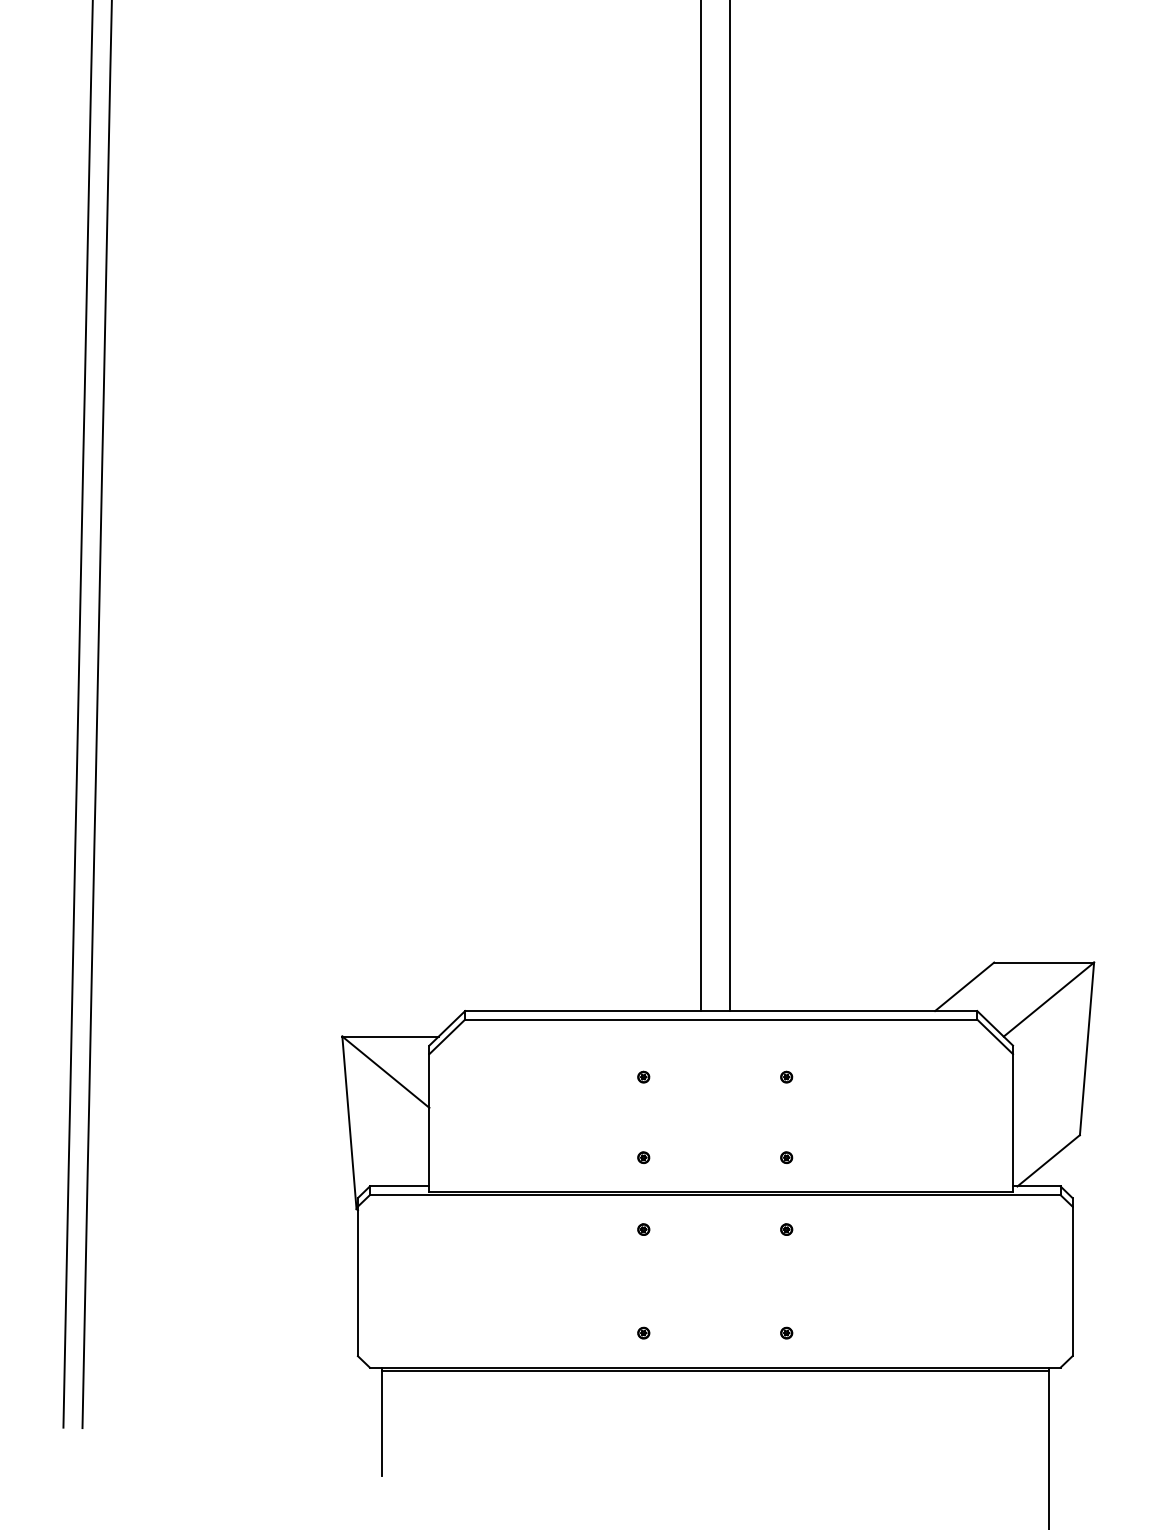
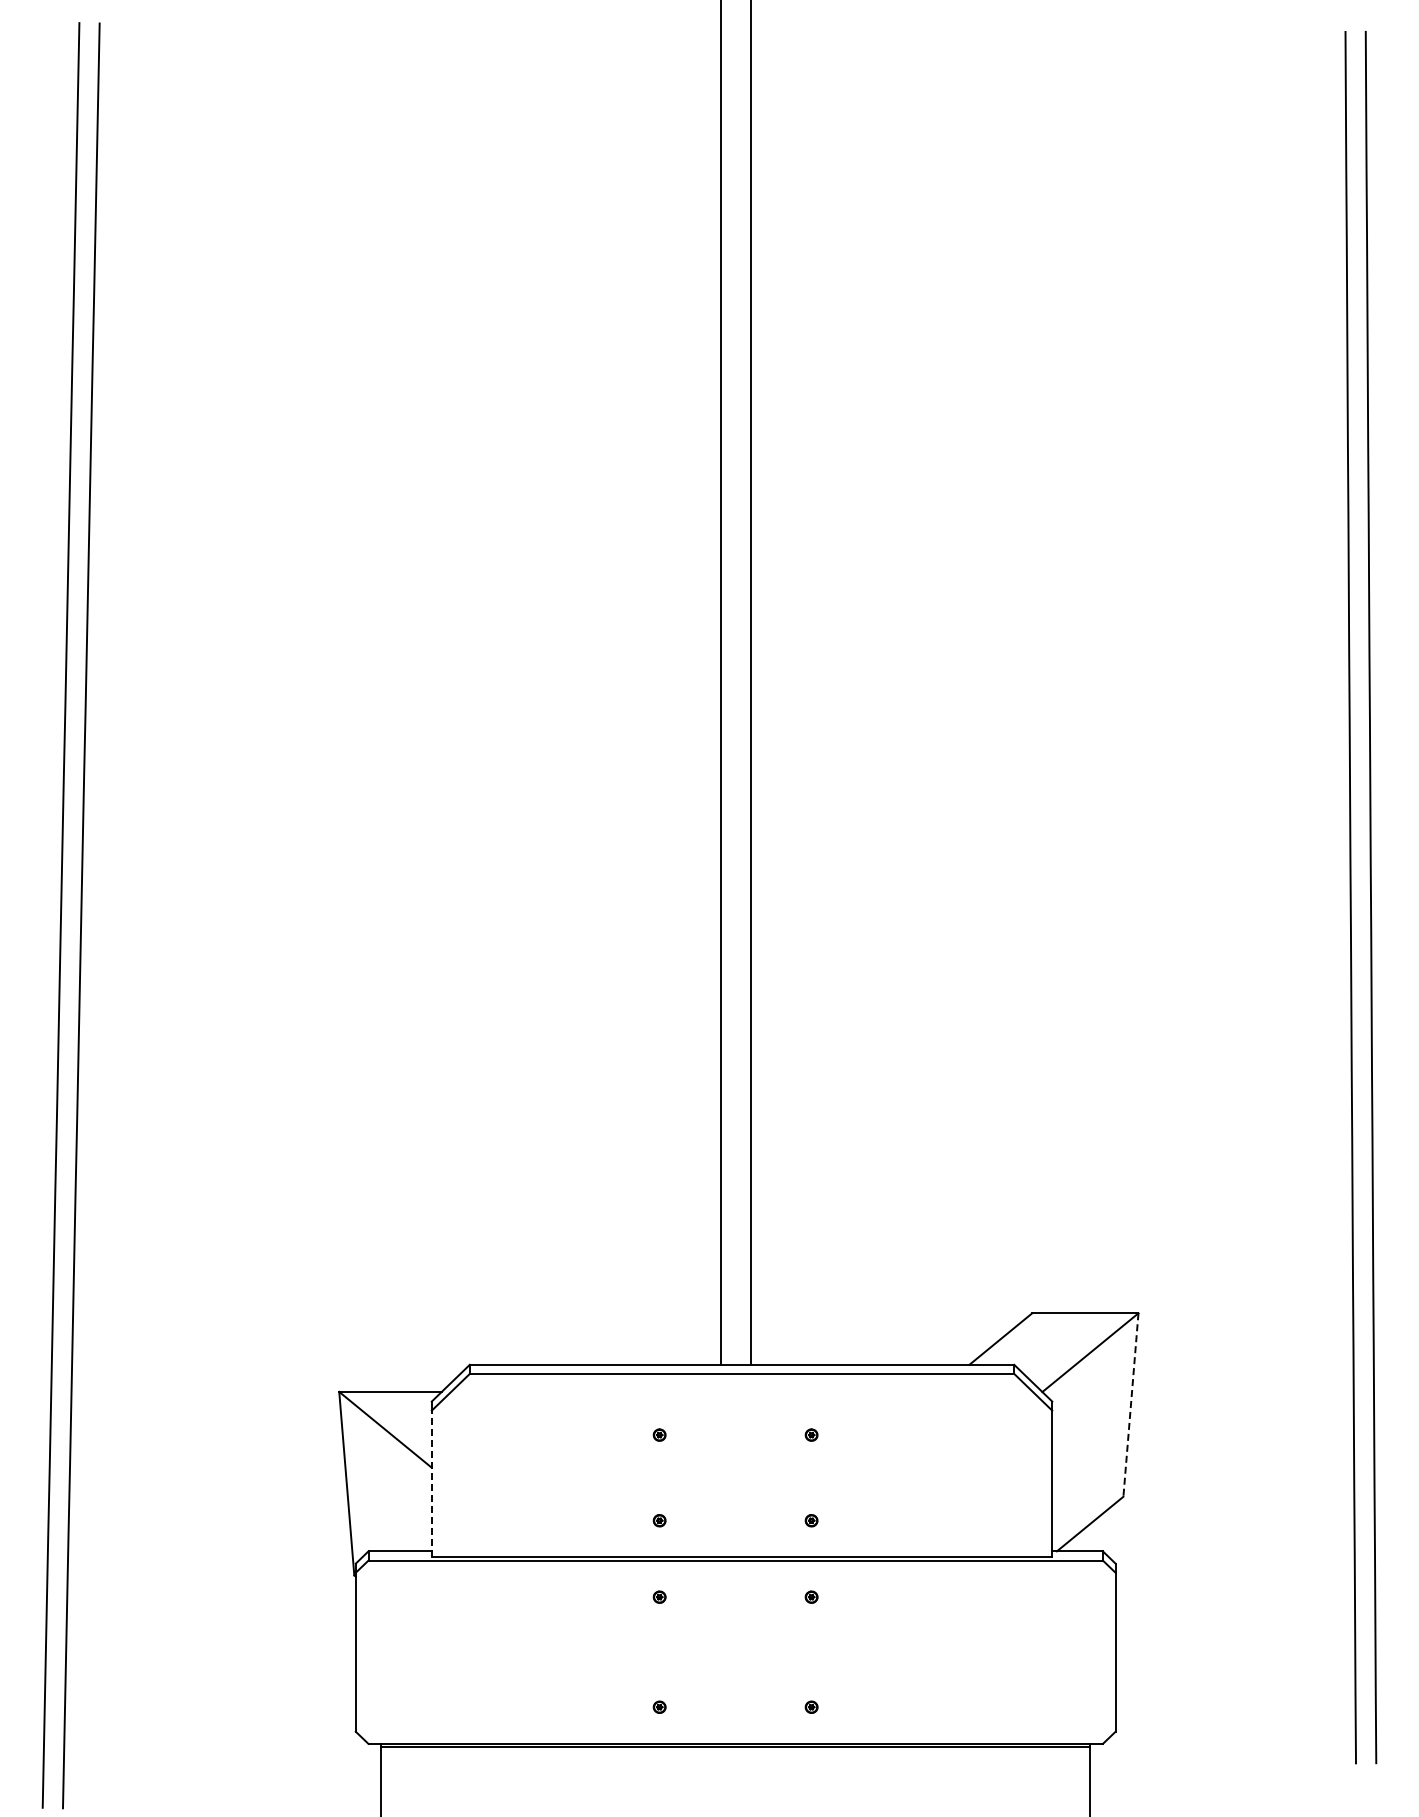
line: (1086, 1049) -> (1130, 1405), solid -> dashed
line: (429, 1122) -> (431, 1483), solid -> dashed

